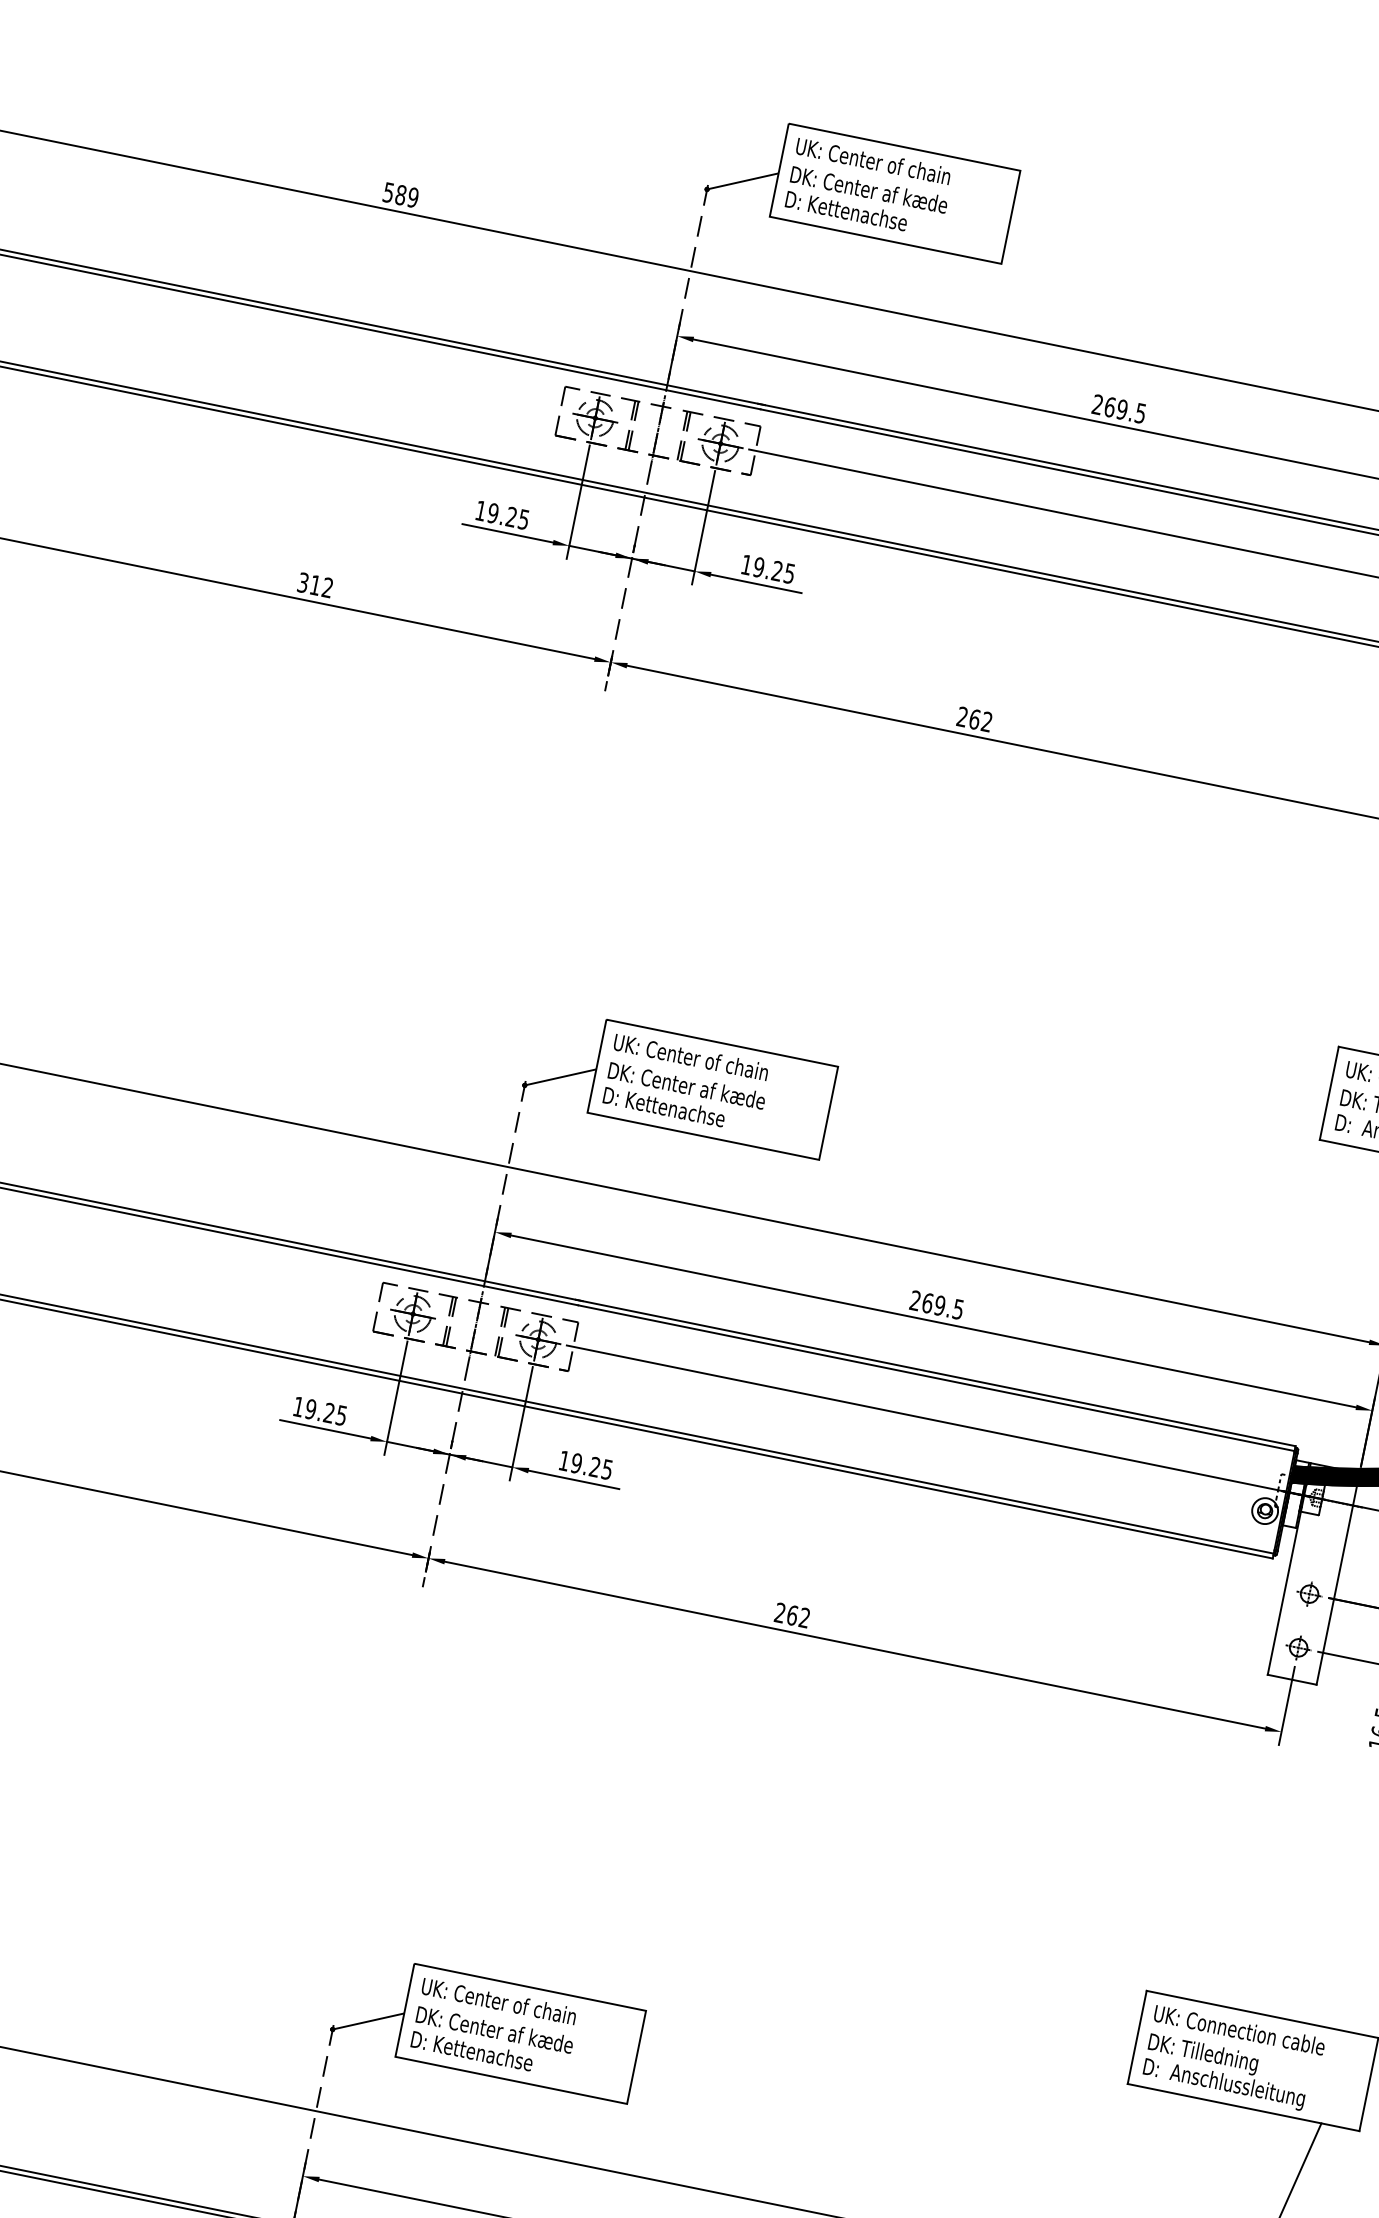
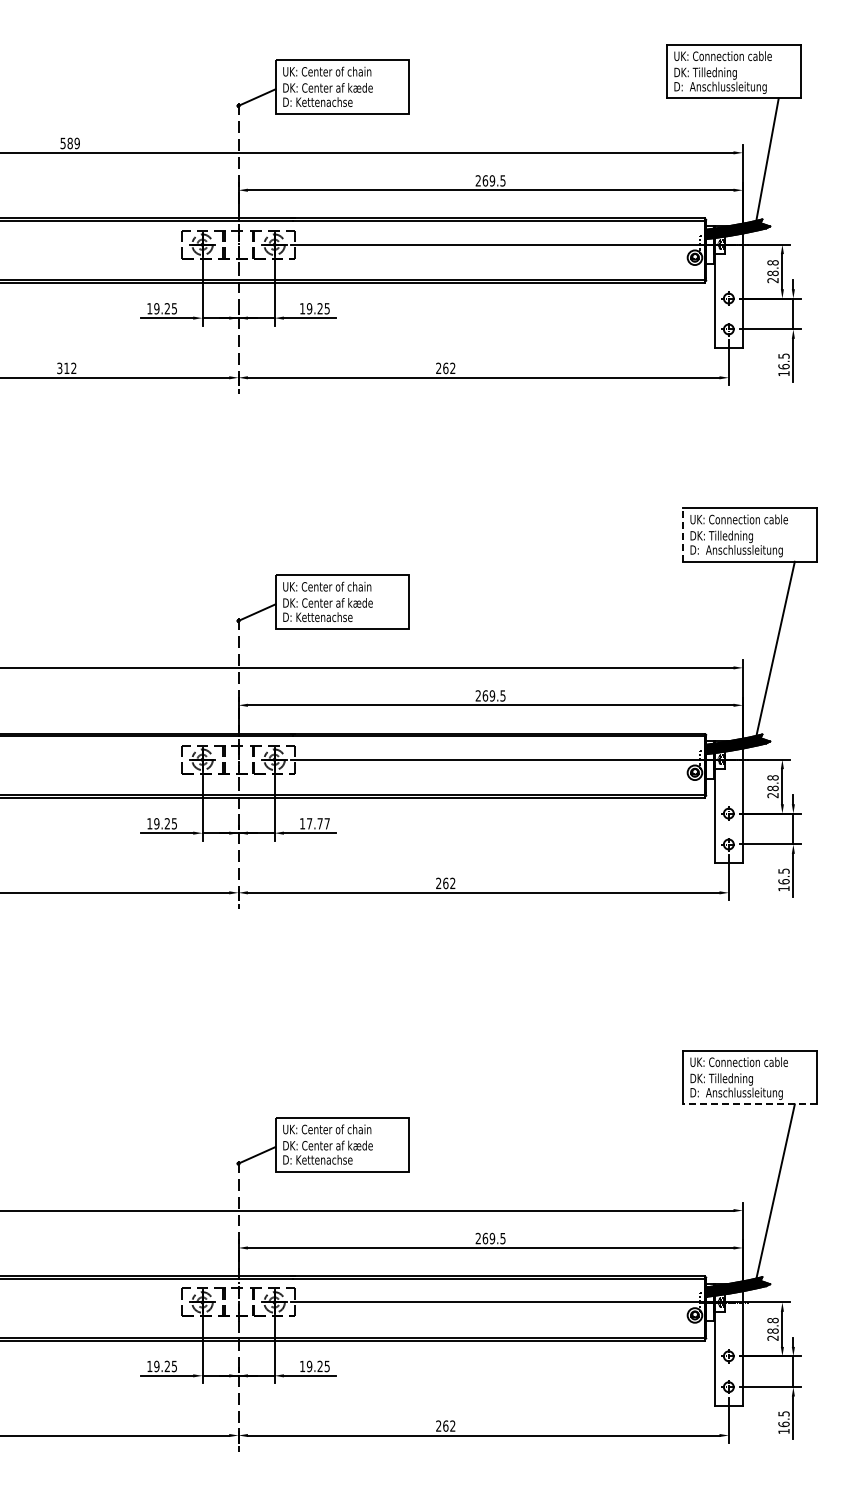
line: (1329, 1092) -> (683, 534), solid -> dashed
text: (590, 1465) -> (317, 823), 19.25 -> 17.77
line: (1244, 2107) -> (750, 1104), solid -> dashed

